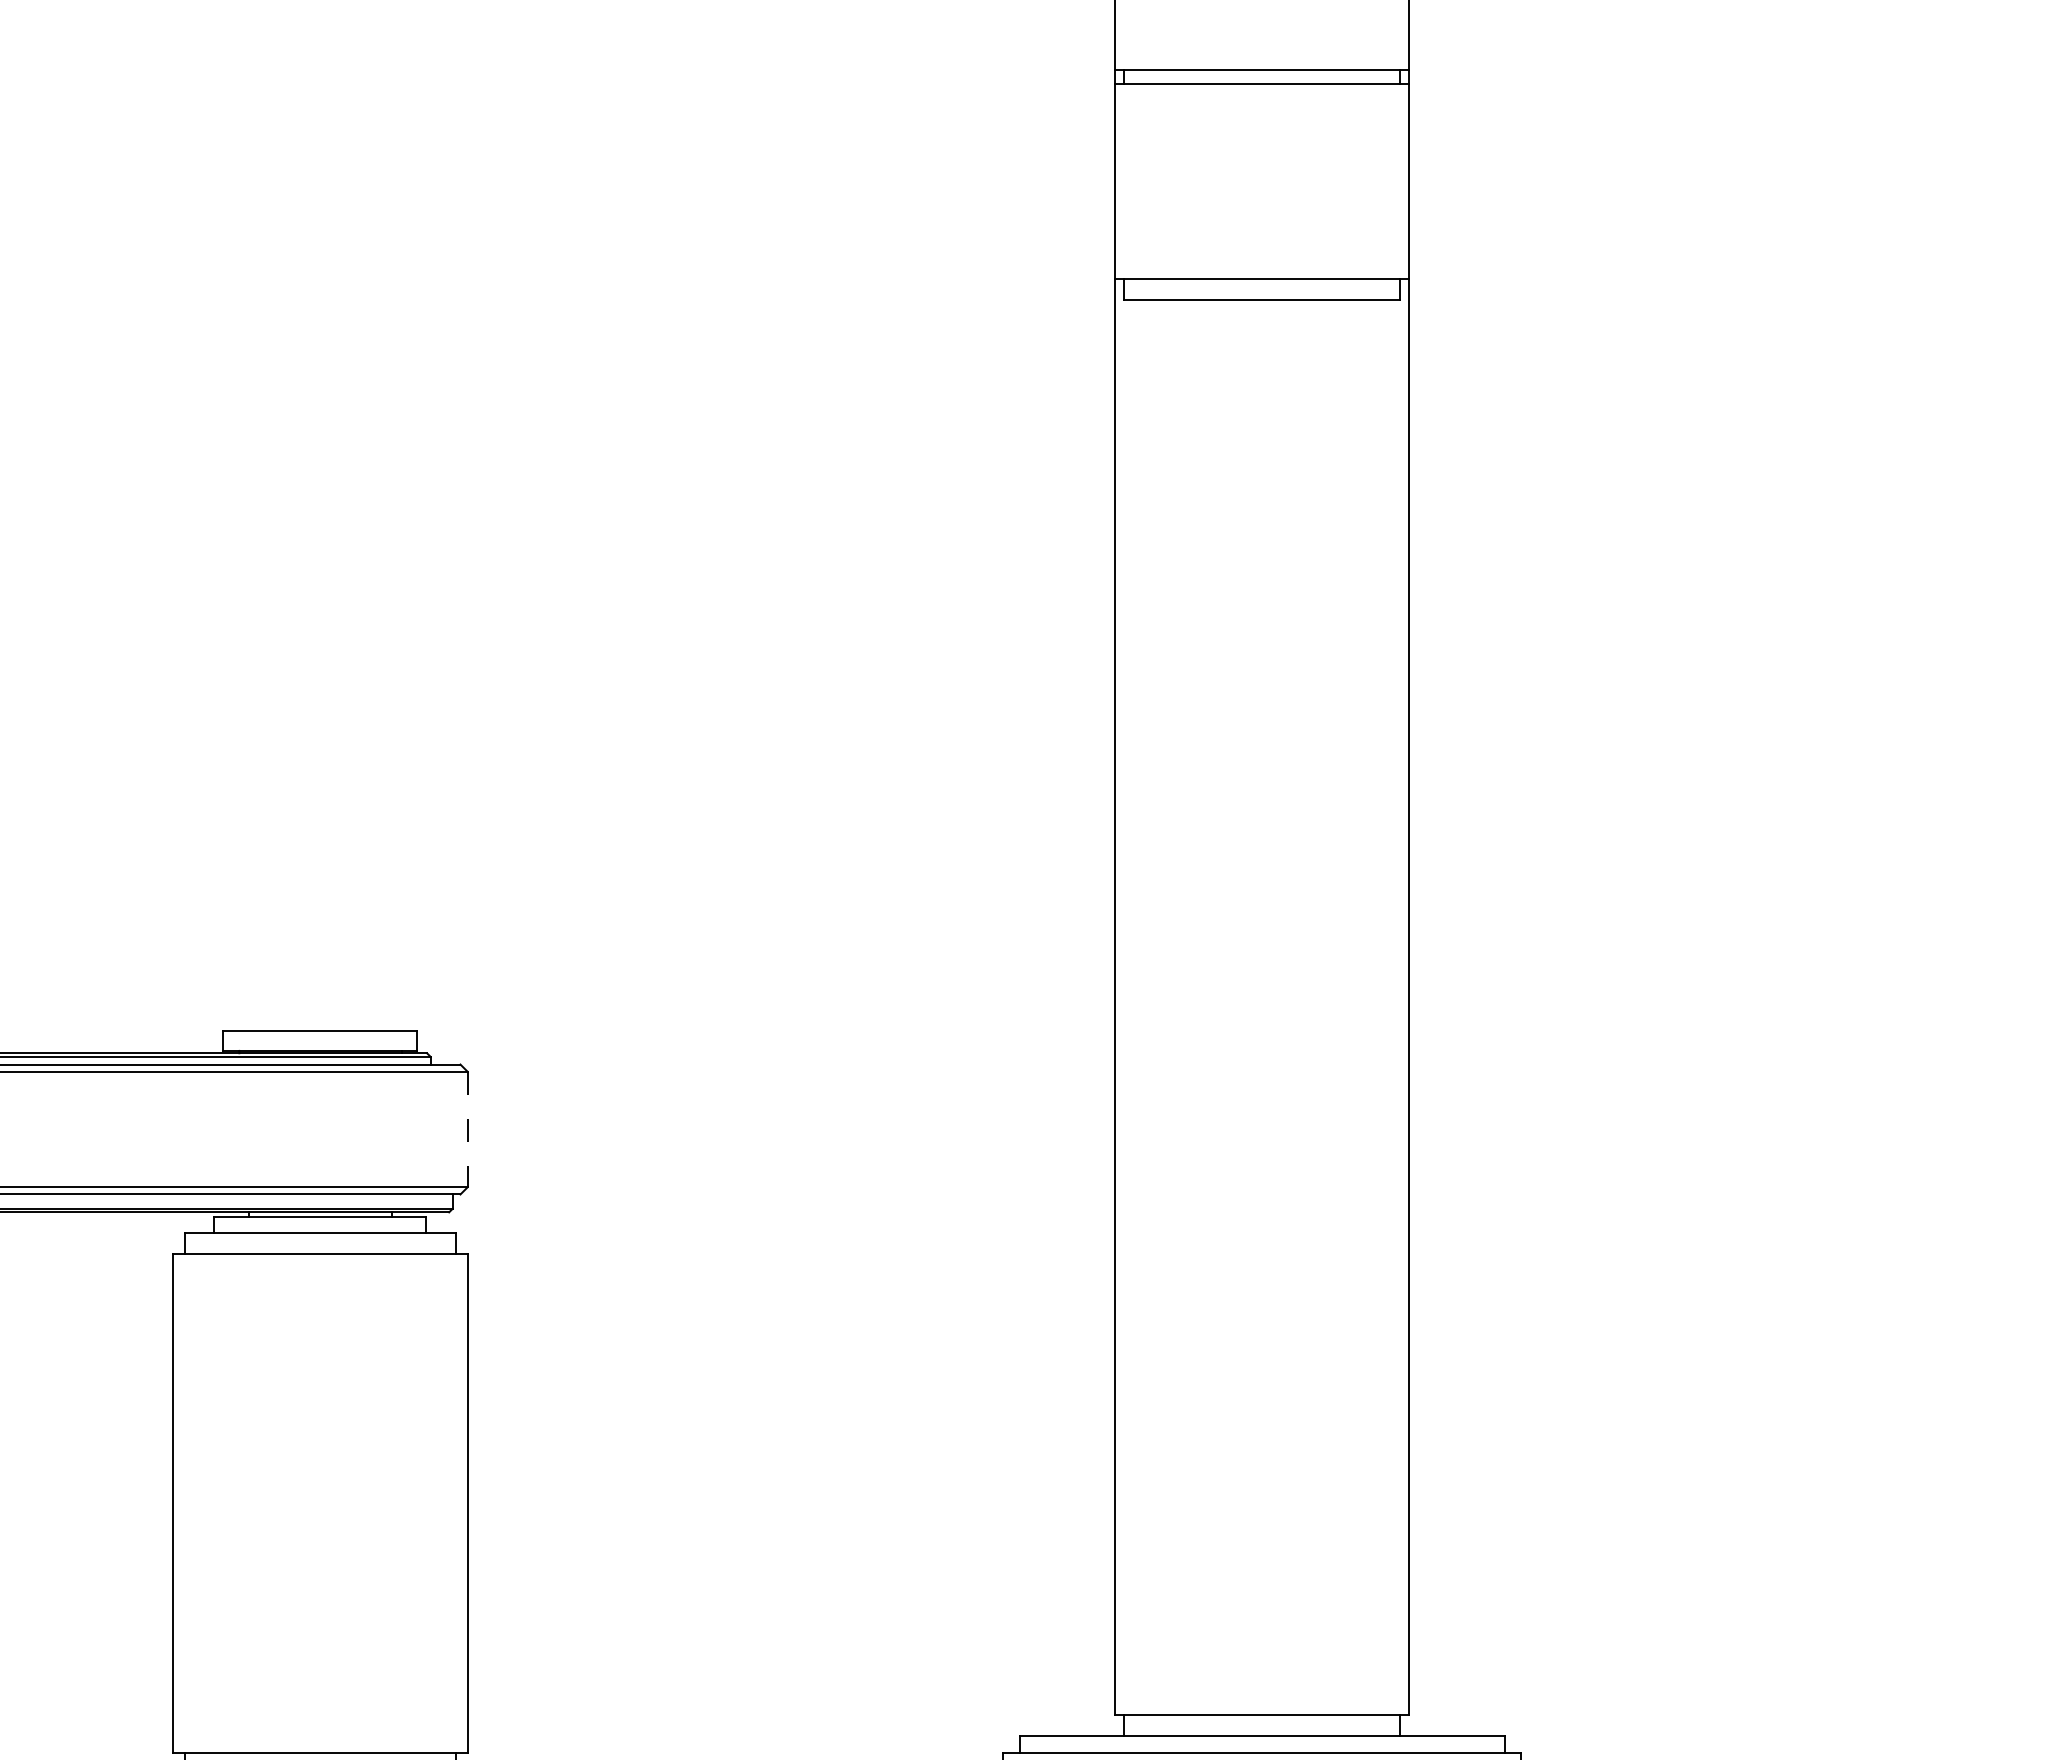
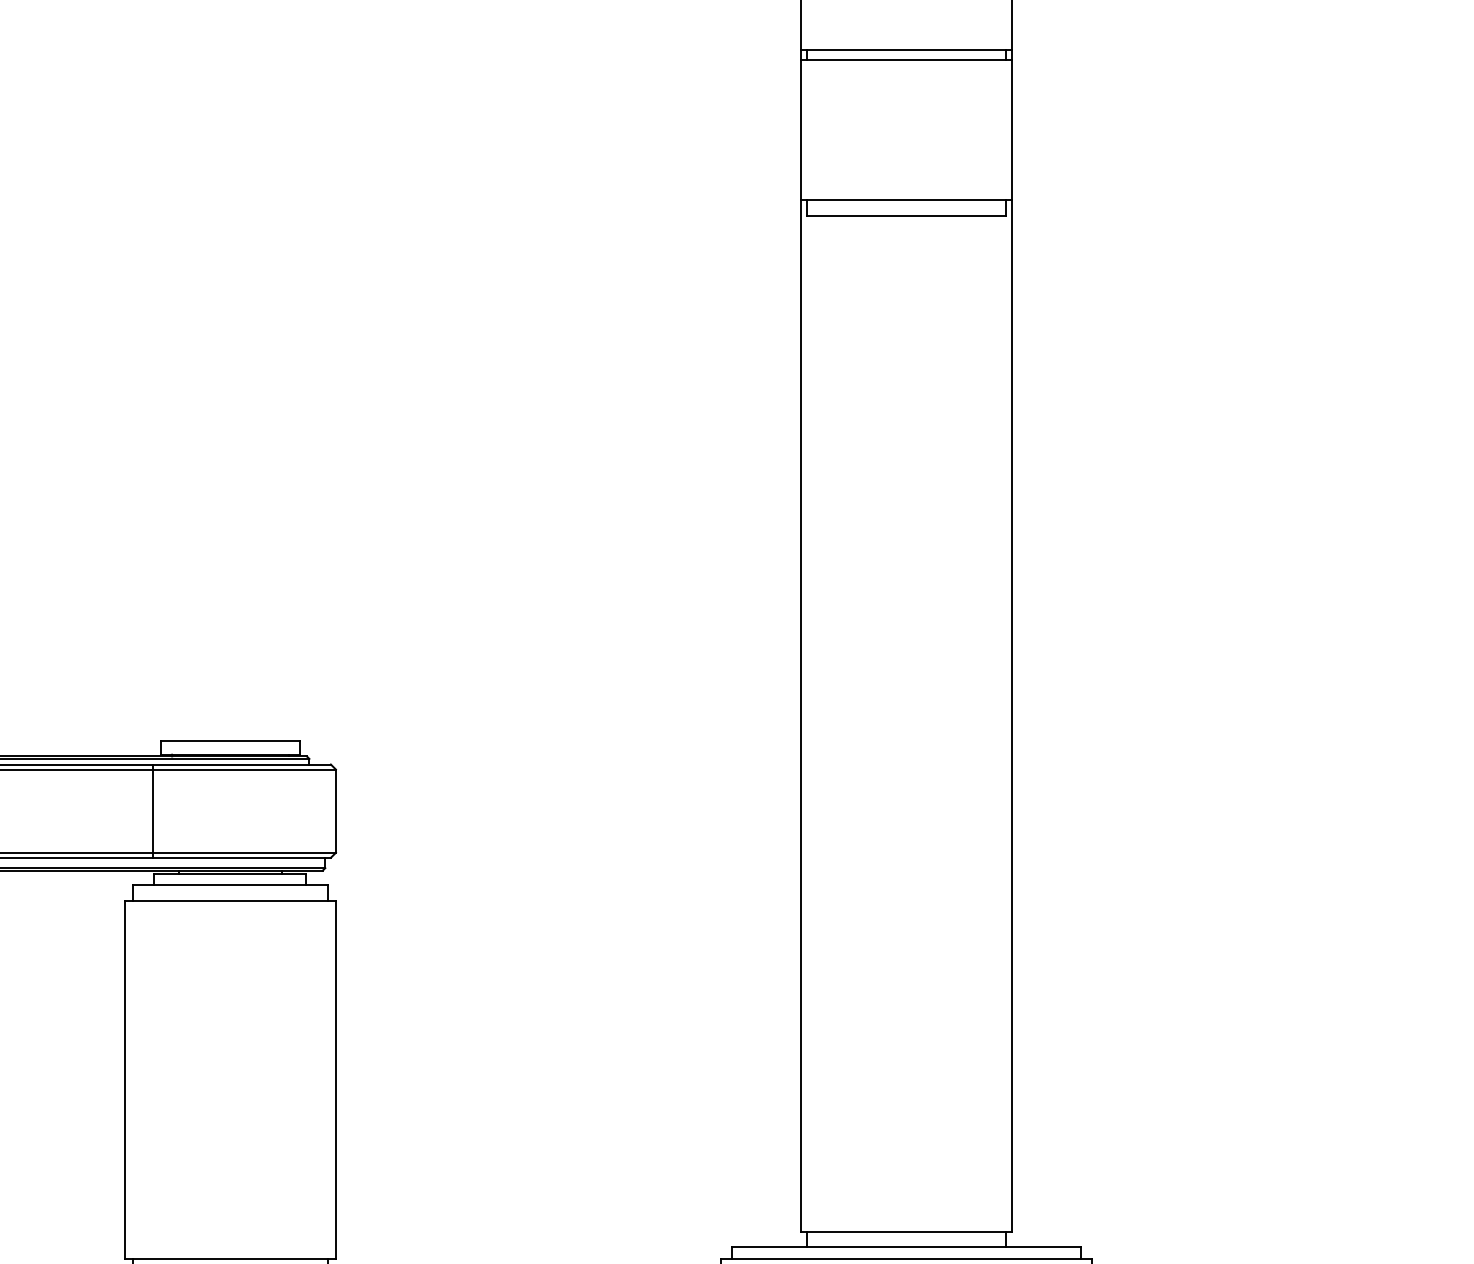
line: (212, 1129) -> (152, 811), added
line: (467, 1129) -> (335, 811), dashed -> solid

